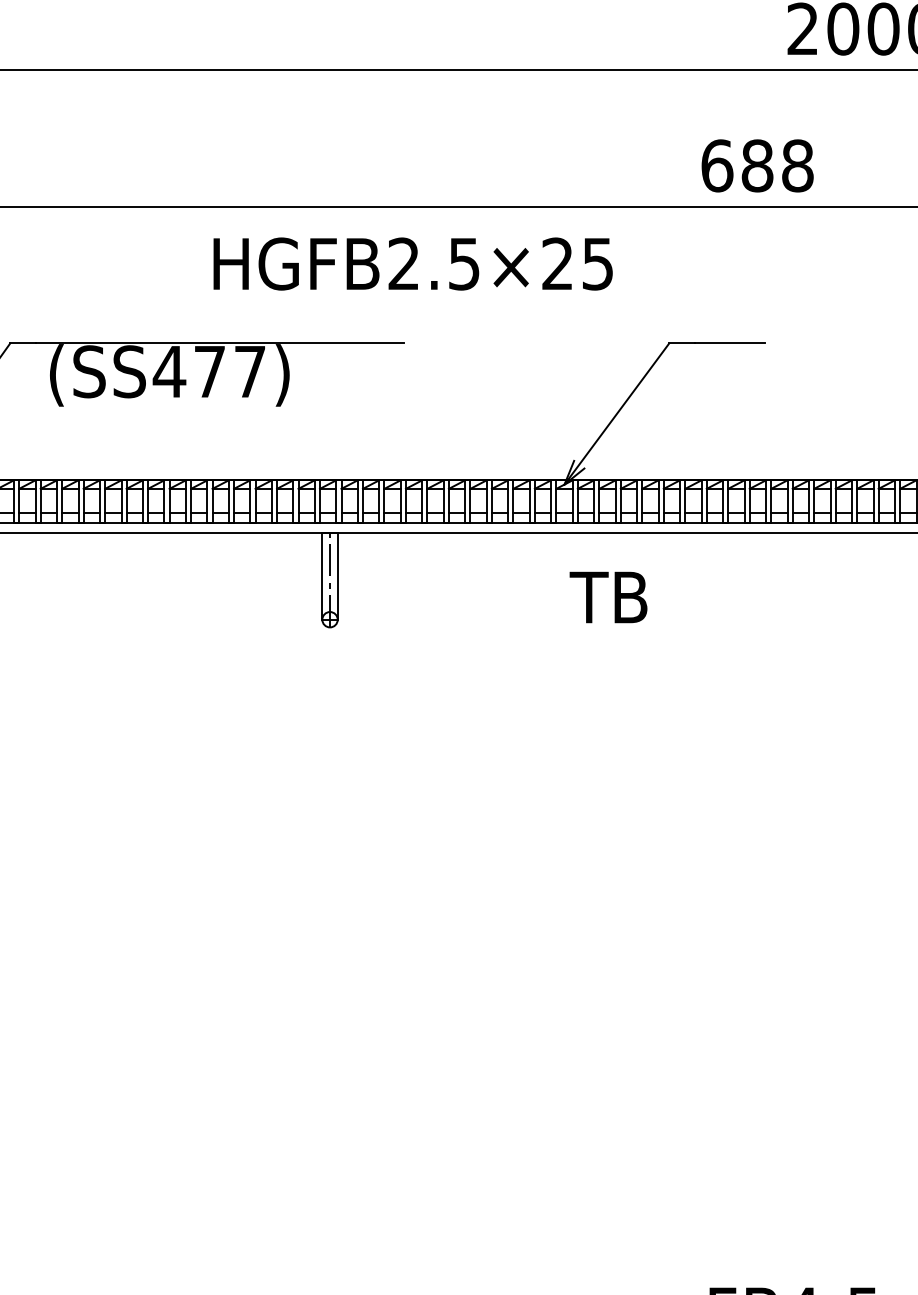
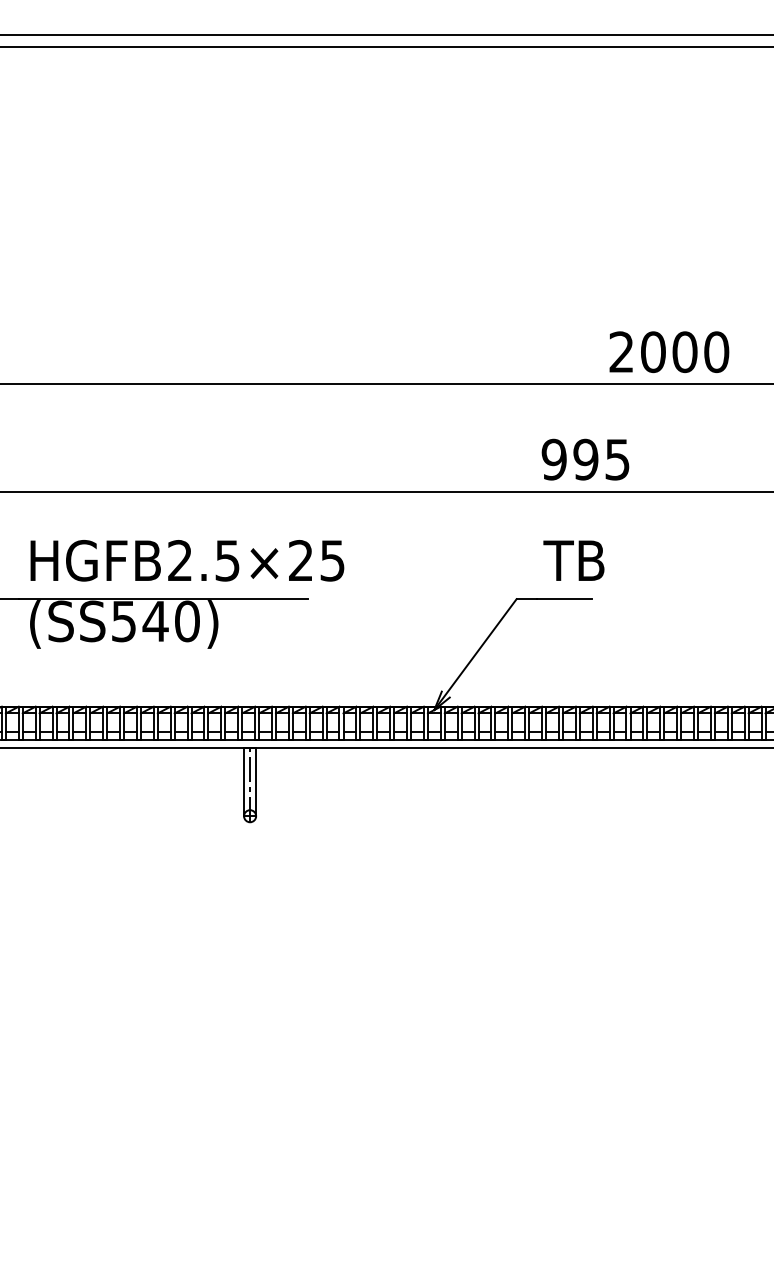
text: (756, 165) -> (585, 459), 688 -> 995
text: (413, 263) -> (187, 560), moved
text: (208, 371) -> (154, 621), (SS477) -> (SS540)
text: (608, 597) -> (573, 560), moved

